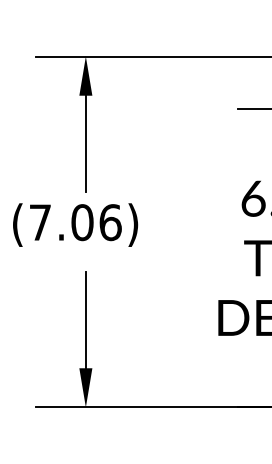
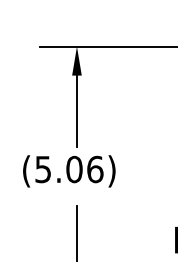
text: (39, 222) -> (42, 169), (7.06) -> (5.06)

